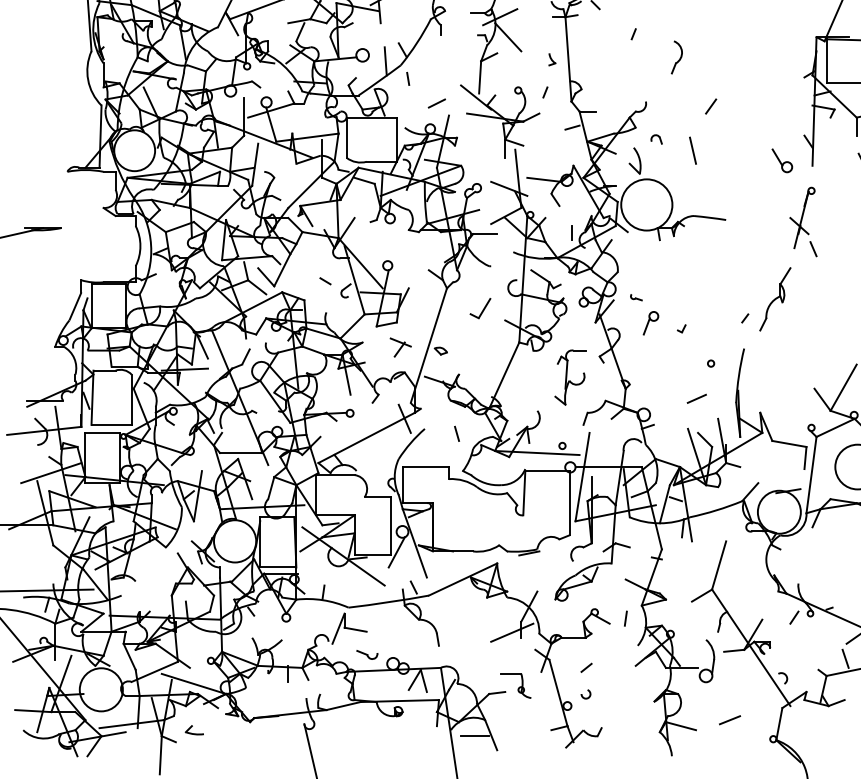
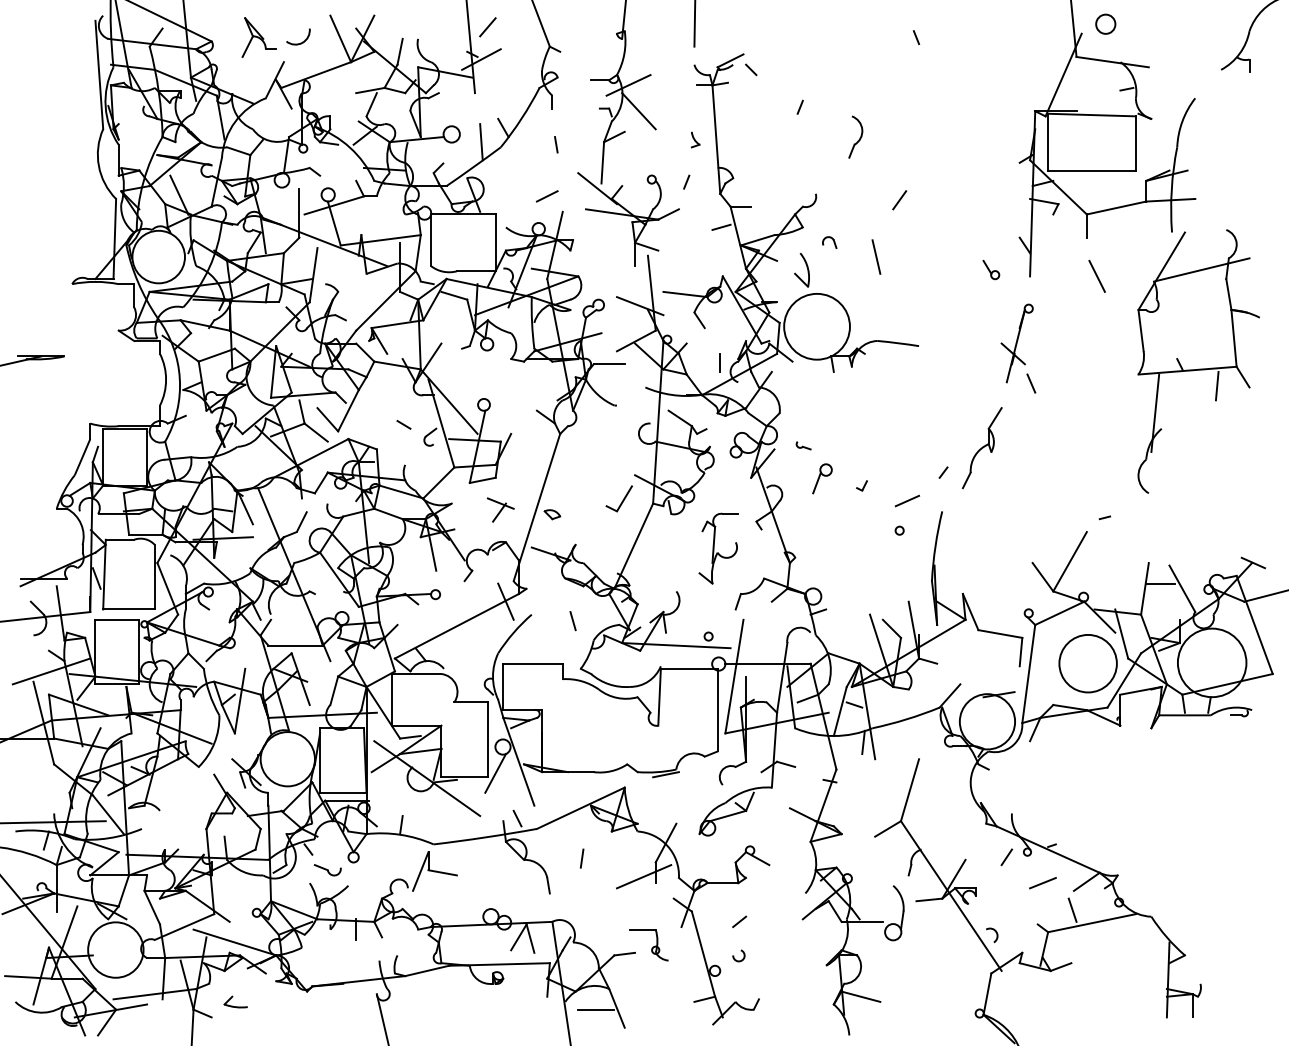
line: (408, 78) -> (556, 144), moved
part: (782, 160) -> (991, 269), size x0.62
part: (479, 308) -> (618, 498), moved
line: (696, 398) -> (906, 500), moved
line: (626, 618) -> (582, 858), moved
part: (367, 655) -> (327, 870), moved
line: (729, 720) -> (1042, 883), moved

